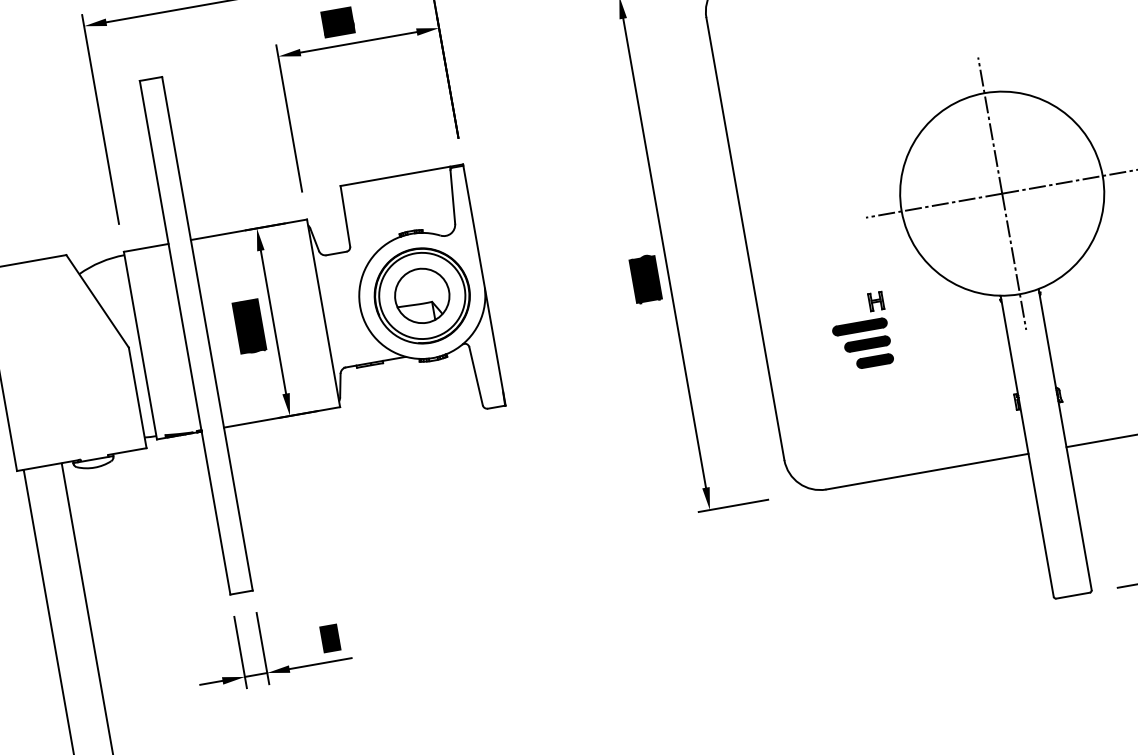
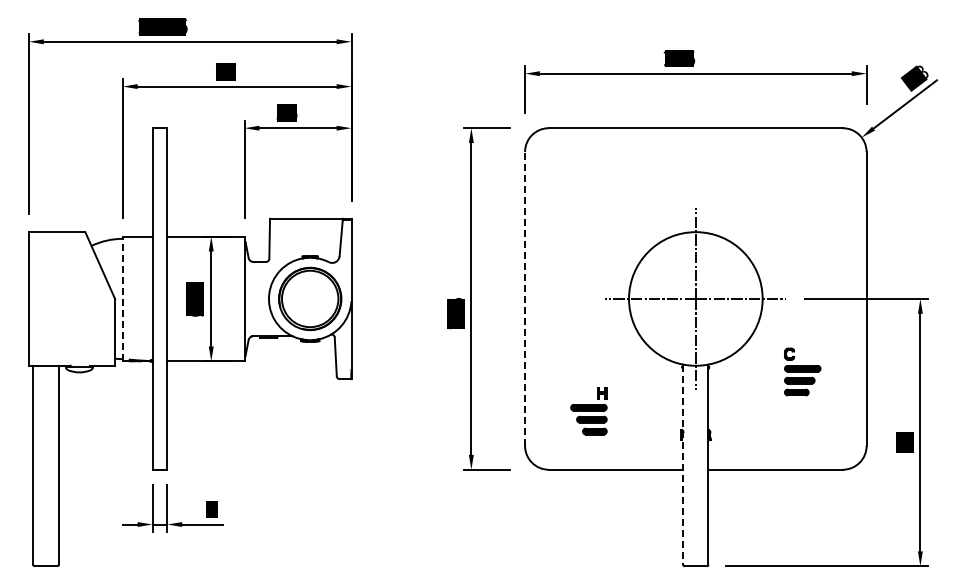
line: (745, 238) -> (525, 298), solid -> dashed
part: (421, 295) -> (309, 298), removed
part: (860, 332) -> (588, 411), moved
line: (139, 345) -> (122, 298), solid -> dashed
line: (1027, 447) -> (683, 465), solid -> dashed

